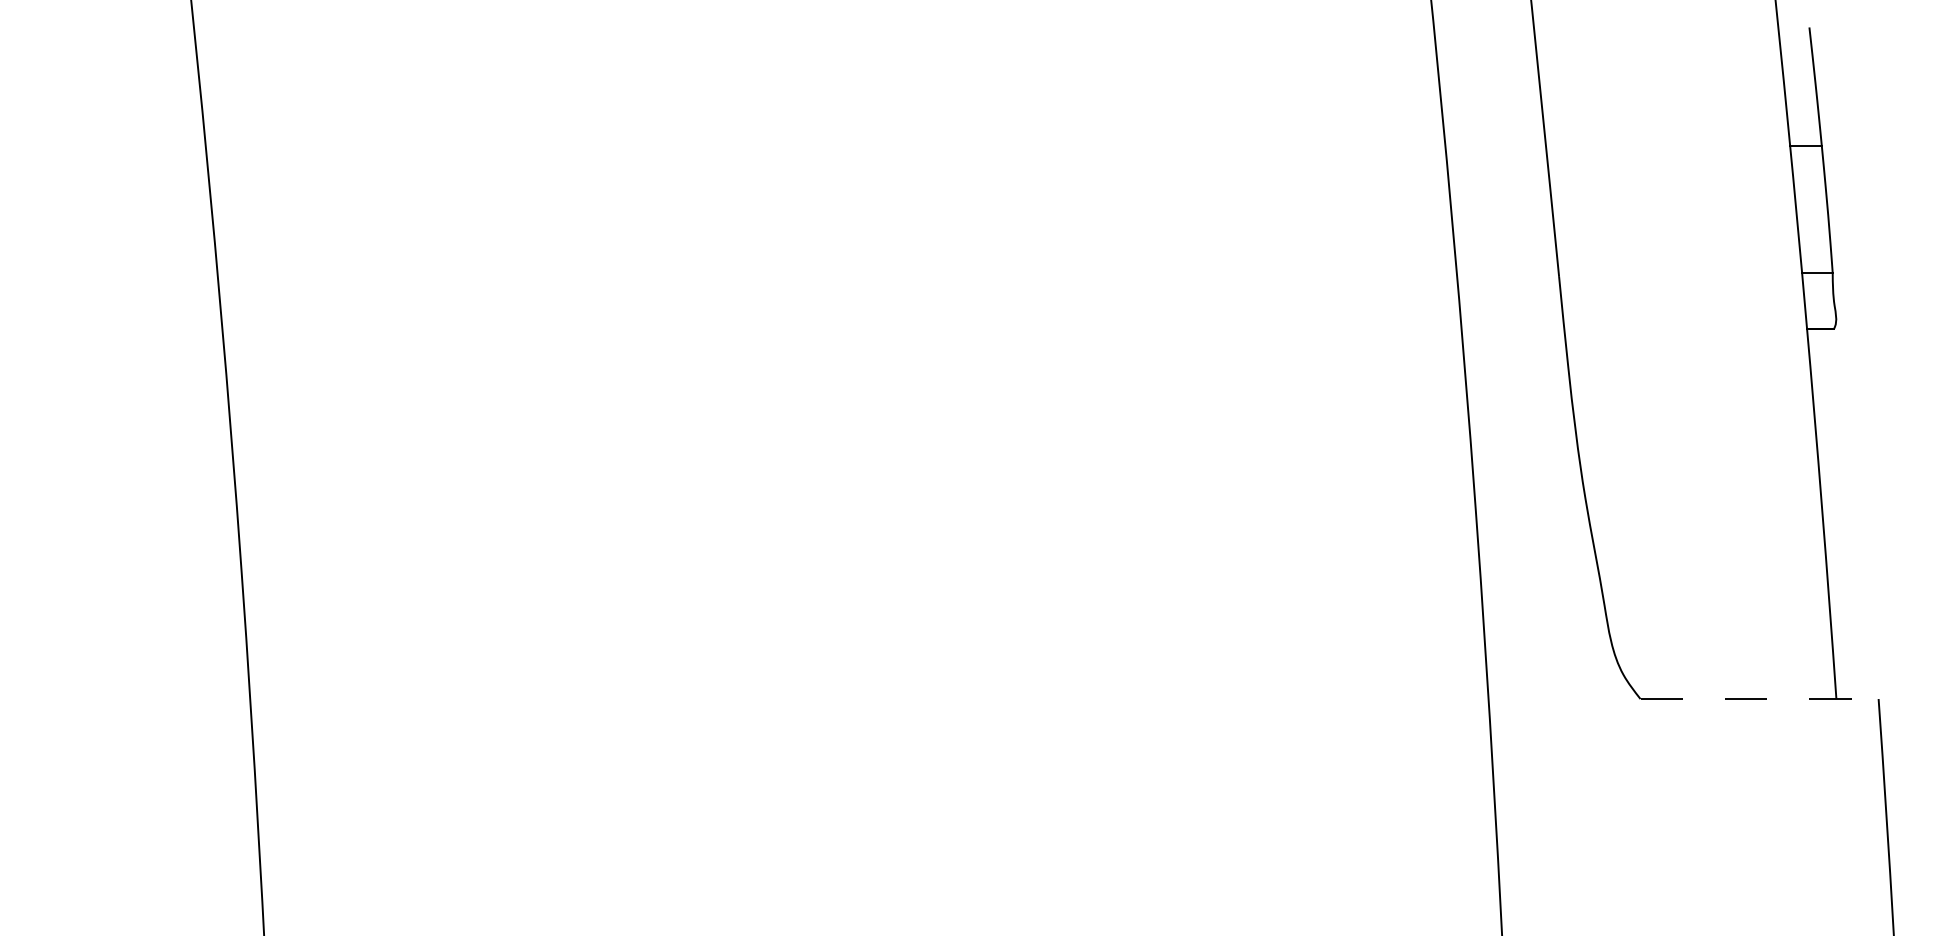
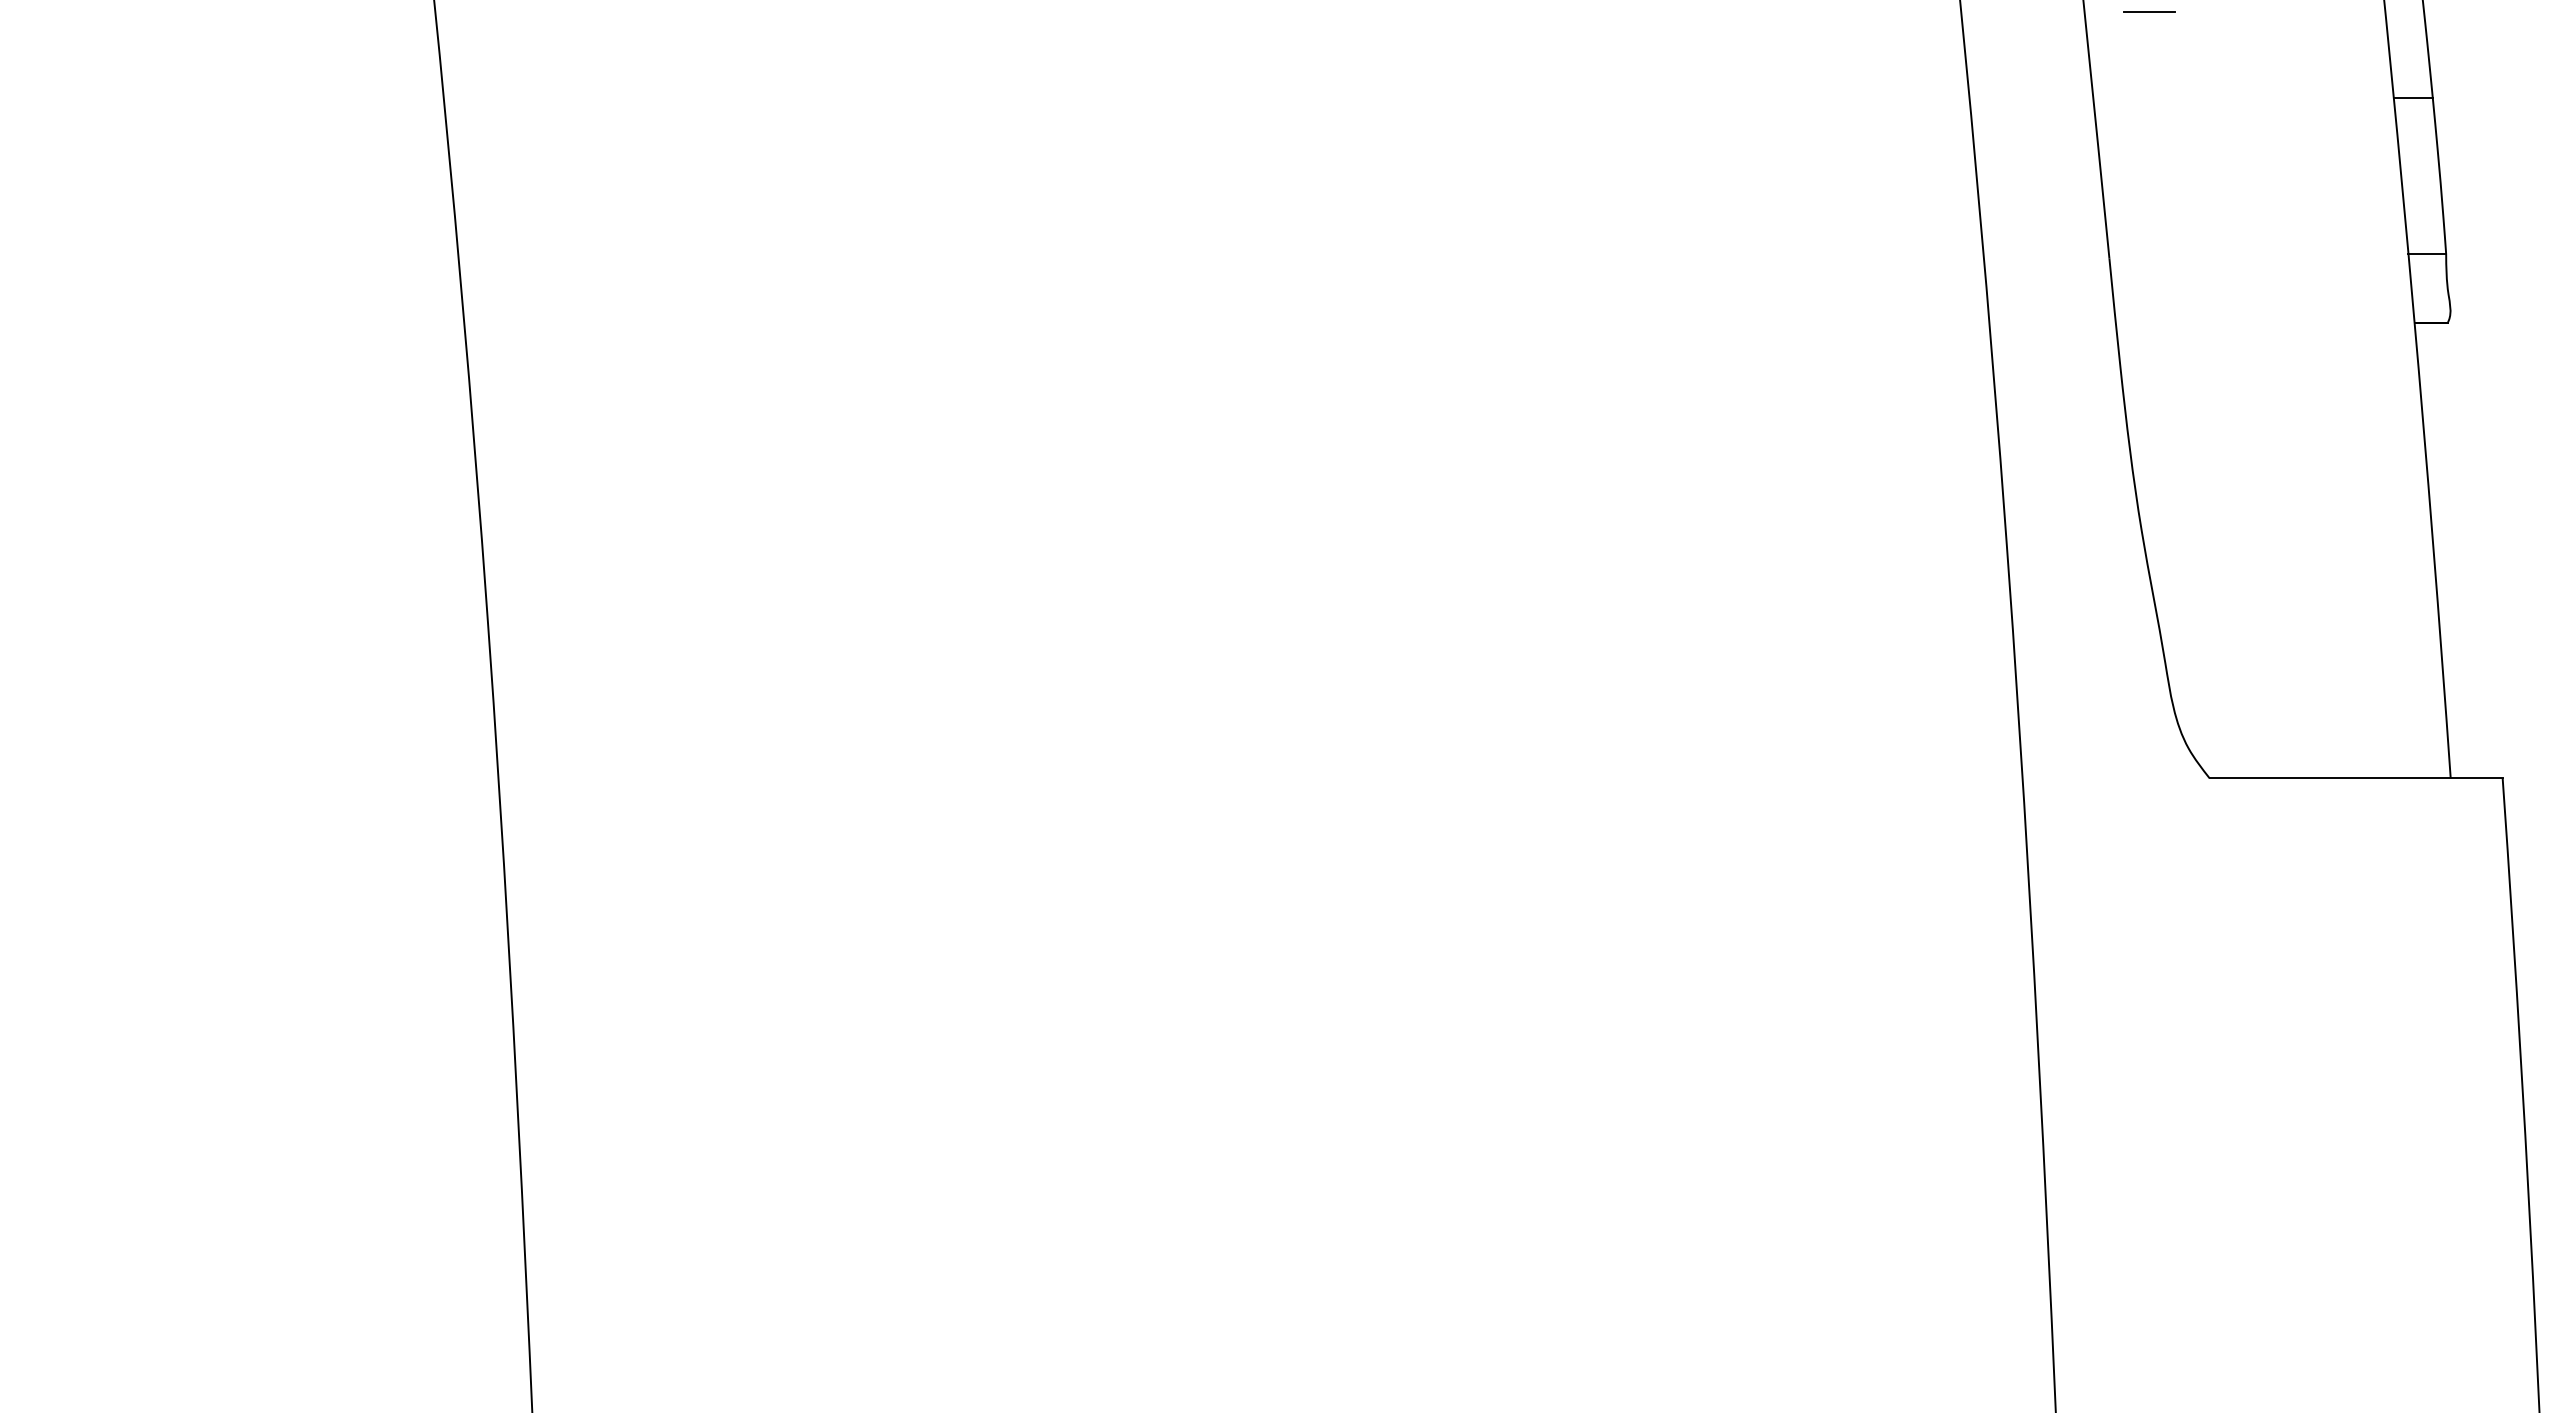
line: (1591, 76) -> (2149, 11), added
line: (1759, 699) -> (2356, 778), dashed -> solid

